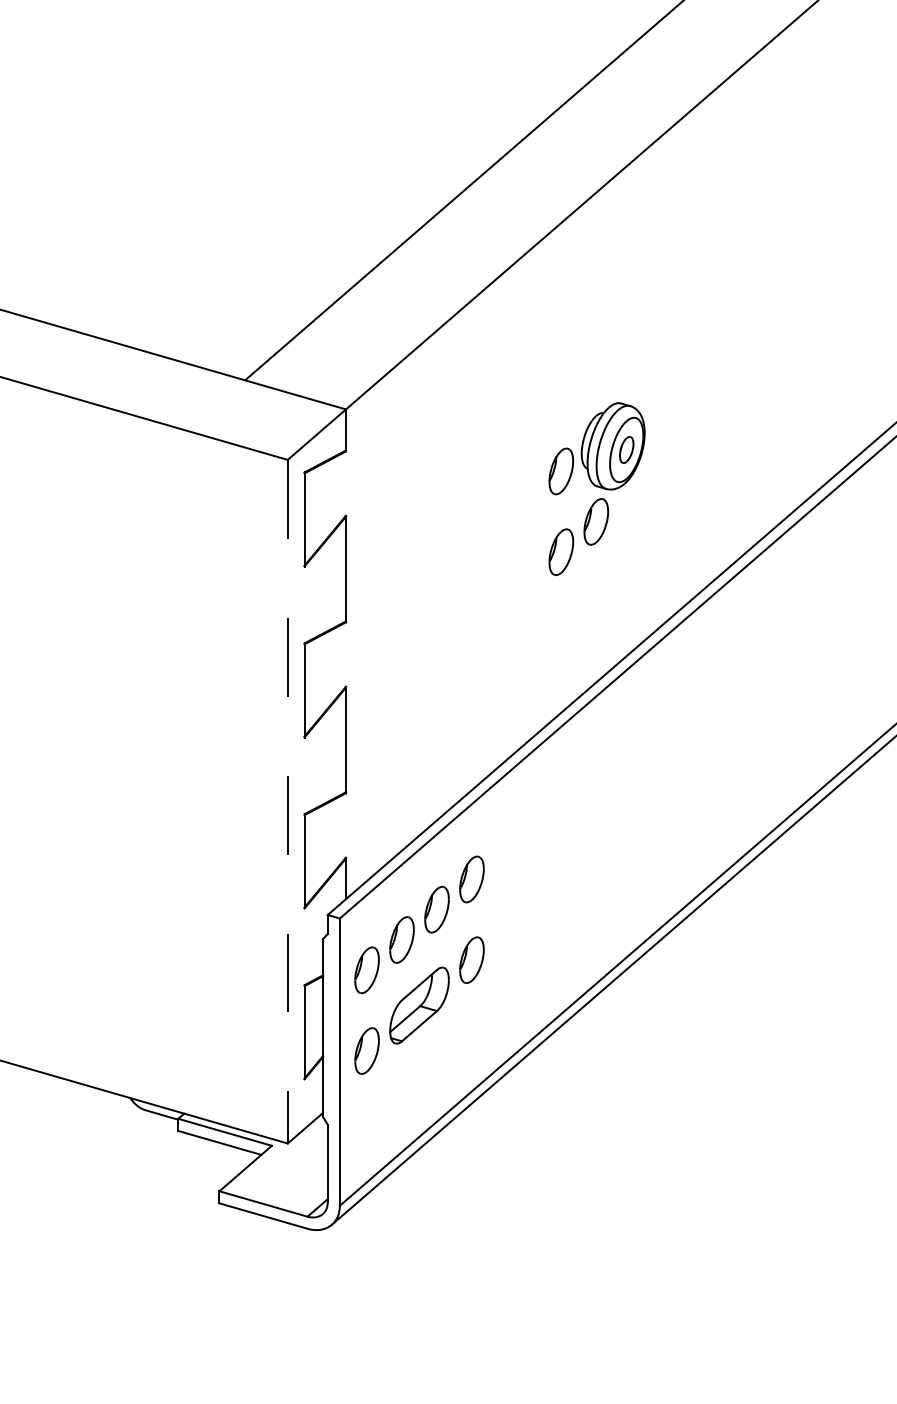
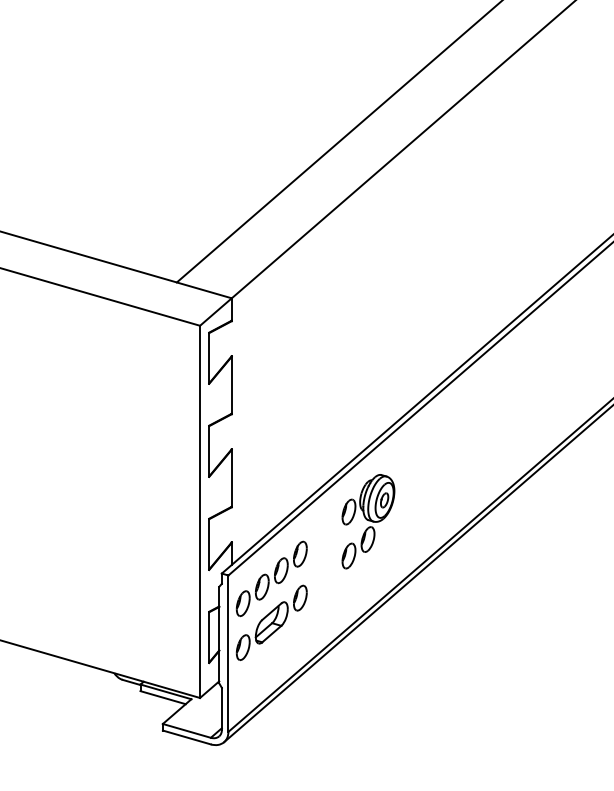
part: (597, 488) -> (368, 521), moved
line: (288, 802) -> (200, 512), dashed -> solid

